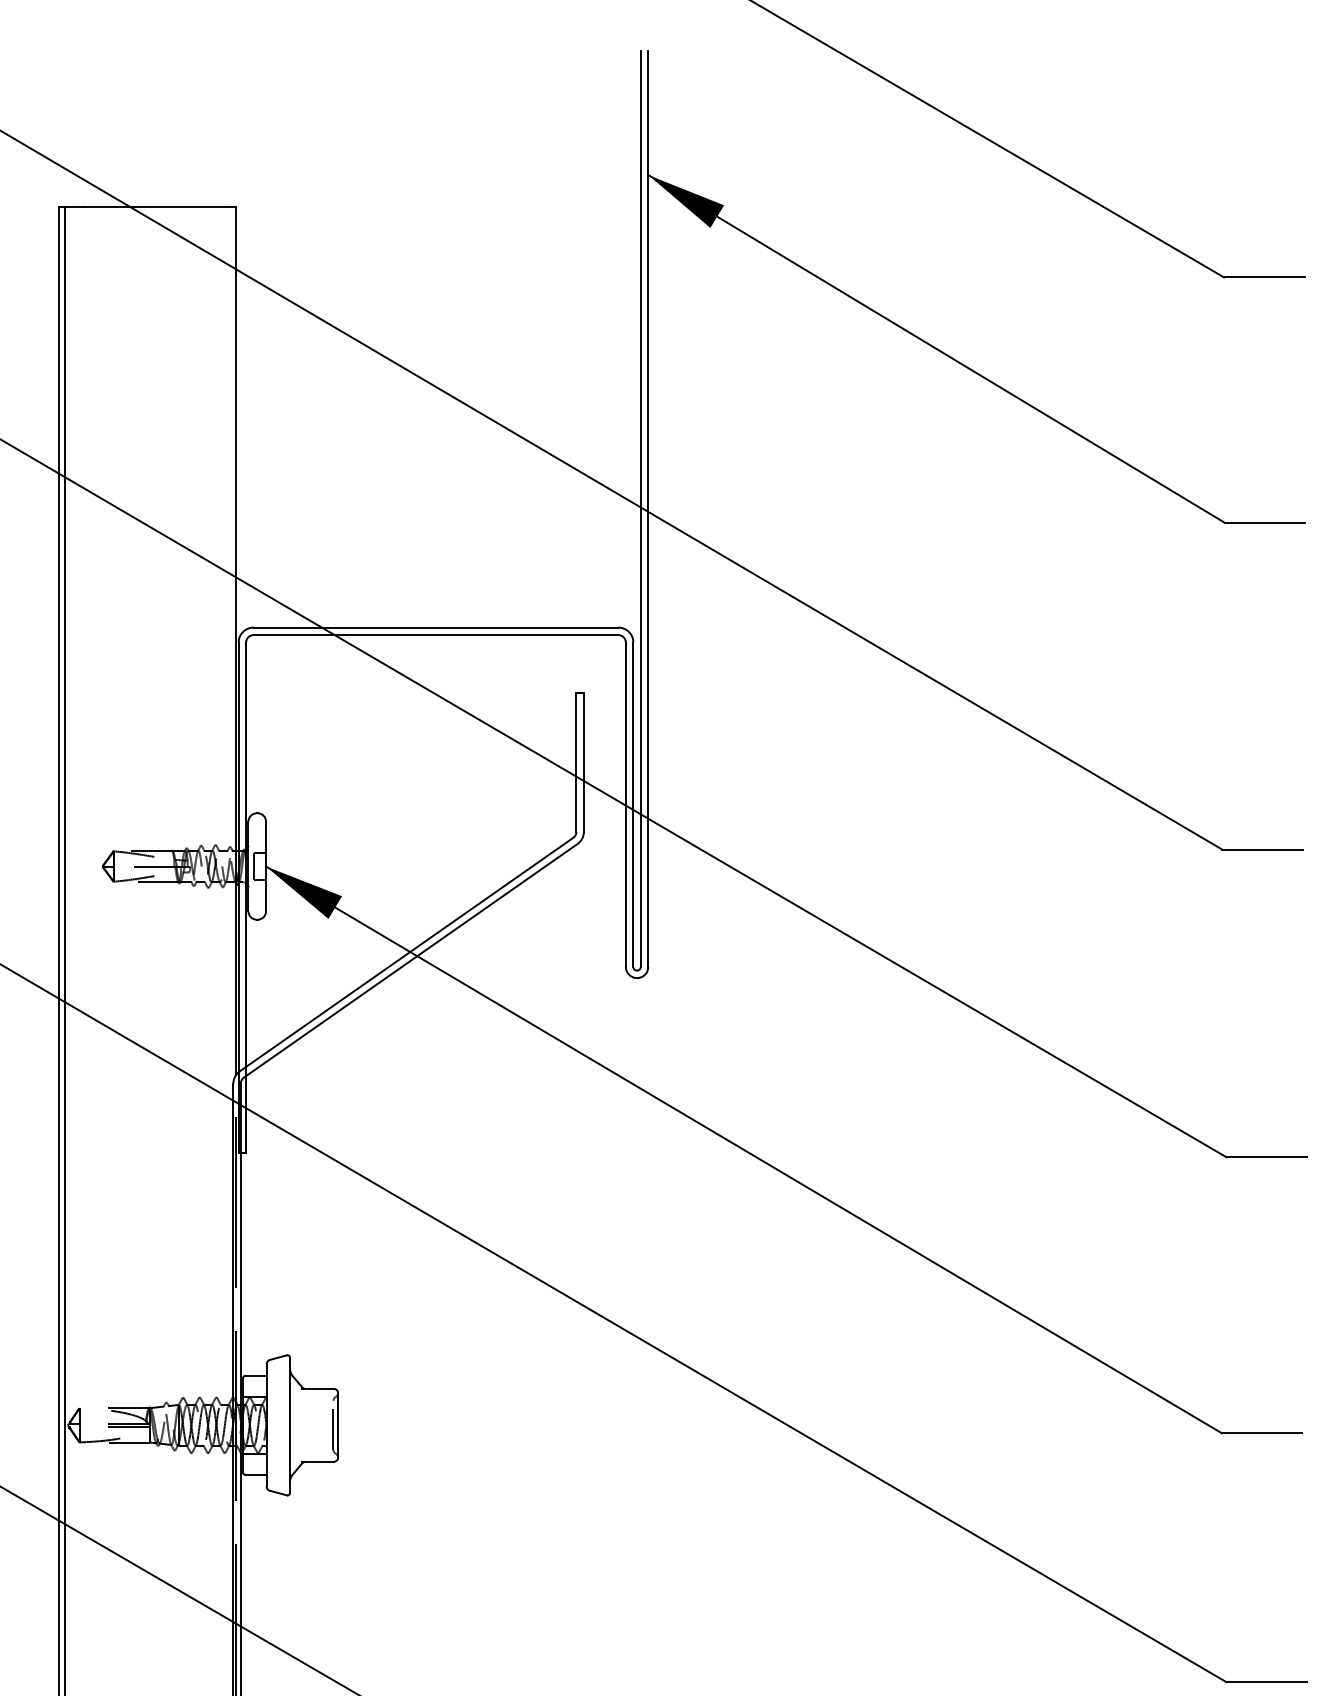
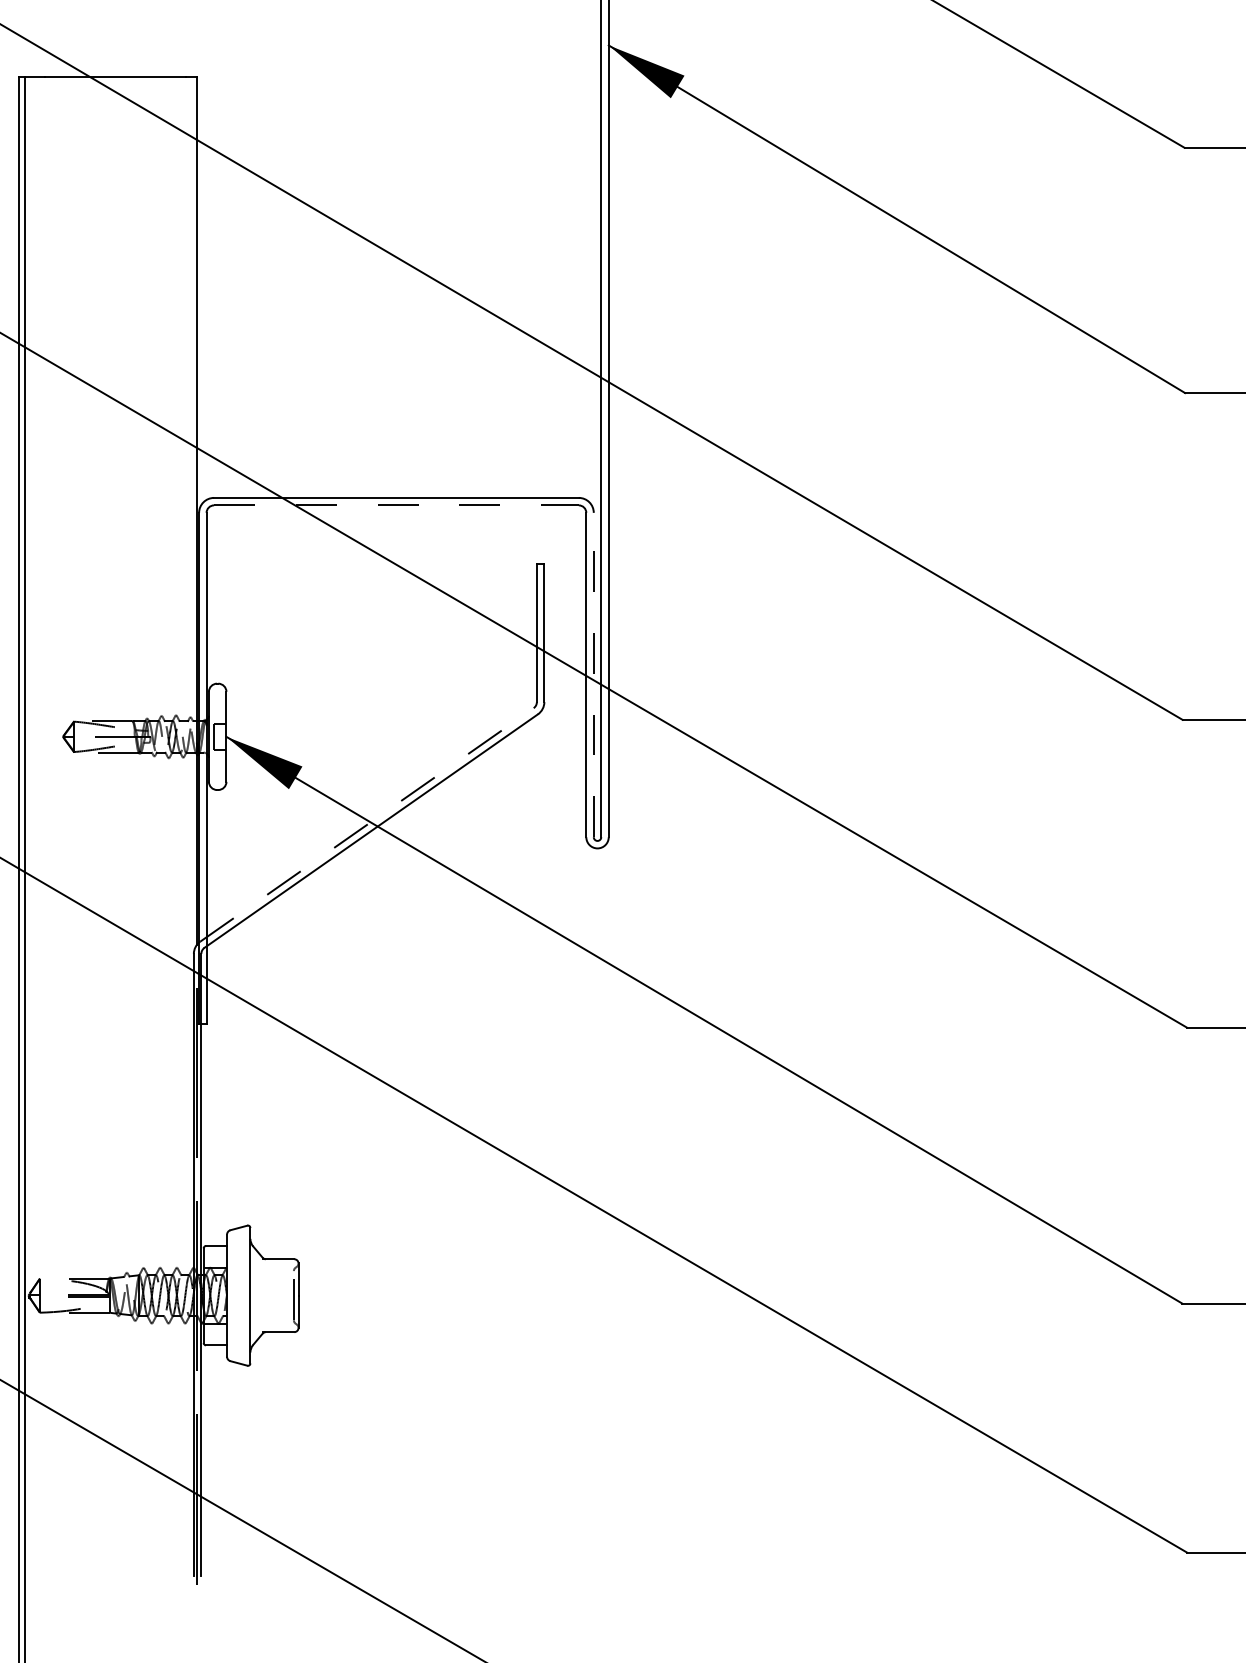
line: (436, 635) -> (396, 505), solid -> dashed
line: (633, 804) -> (593, 674), solid -> dashed
line: (406, 954) -> (366, 824), solid -> dashed

